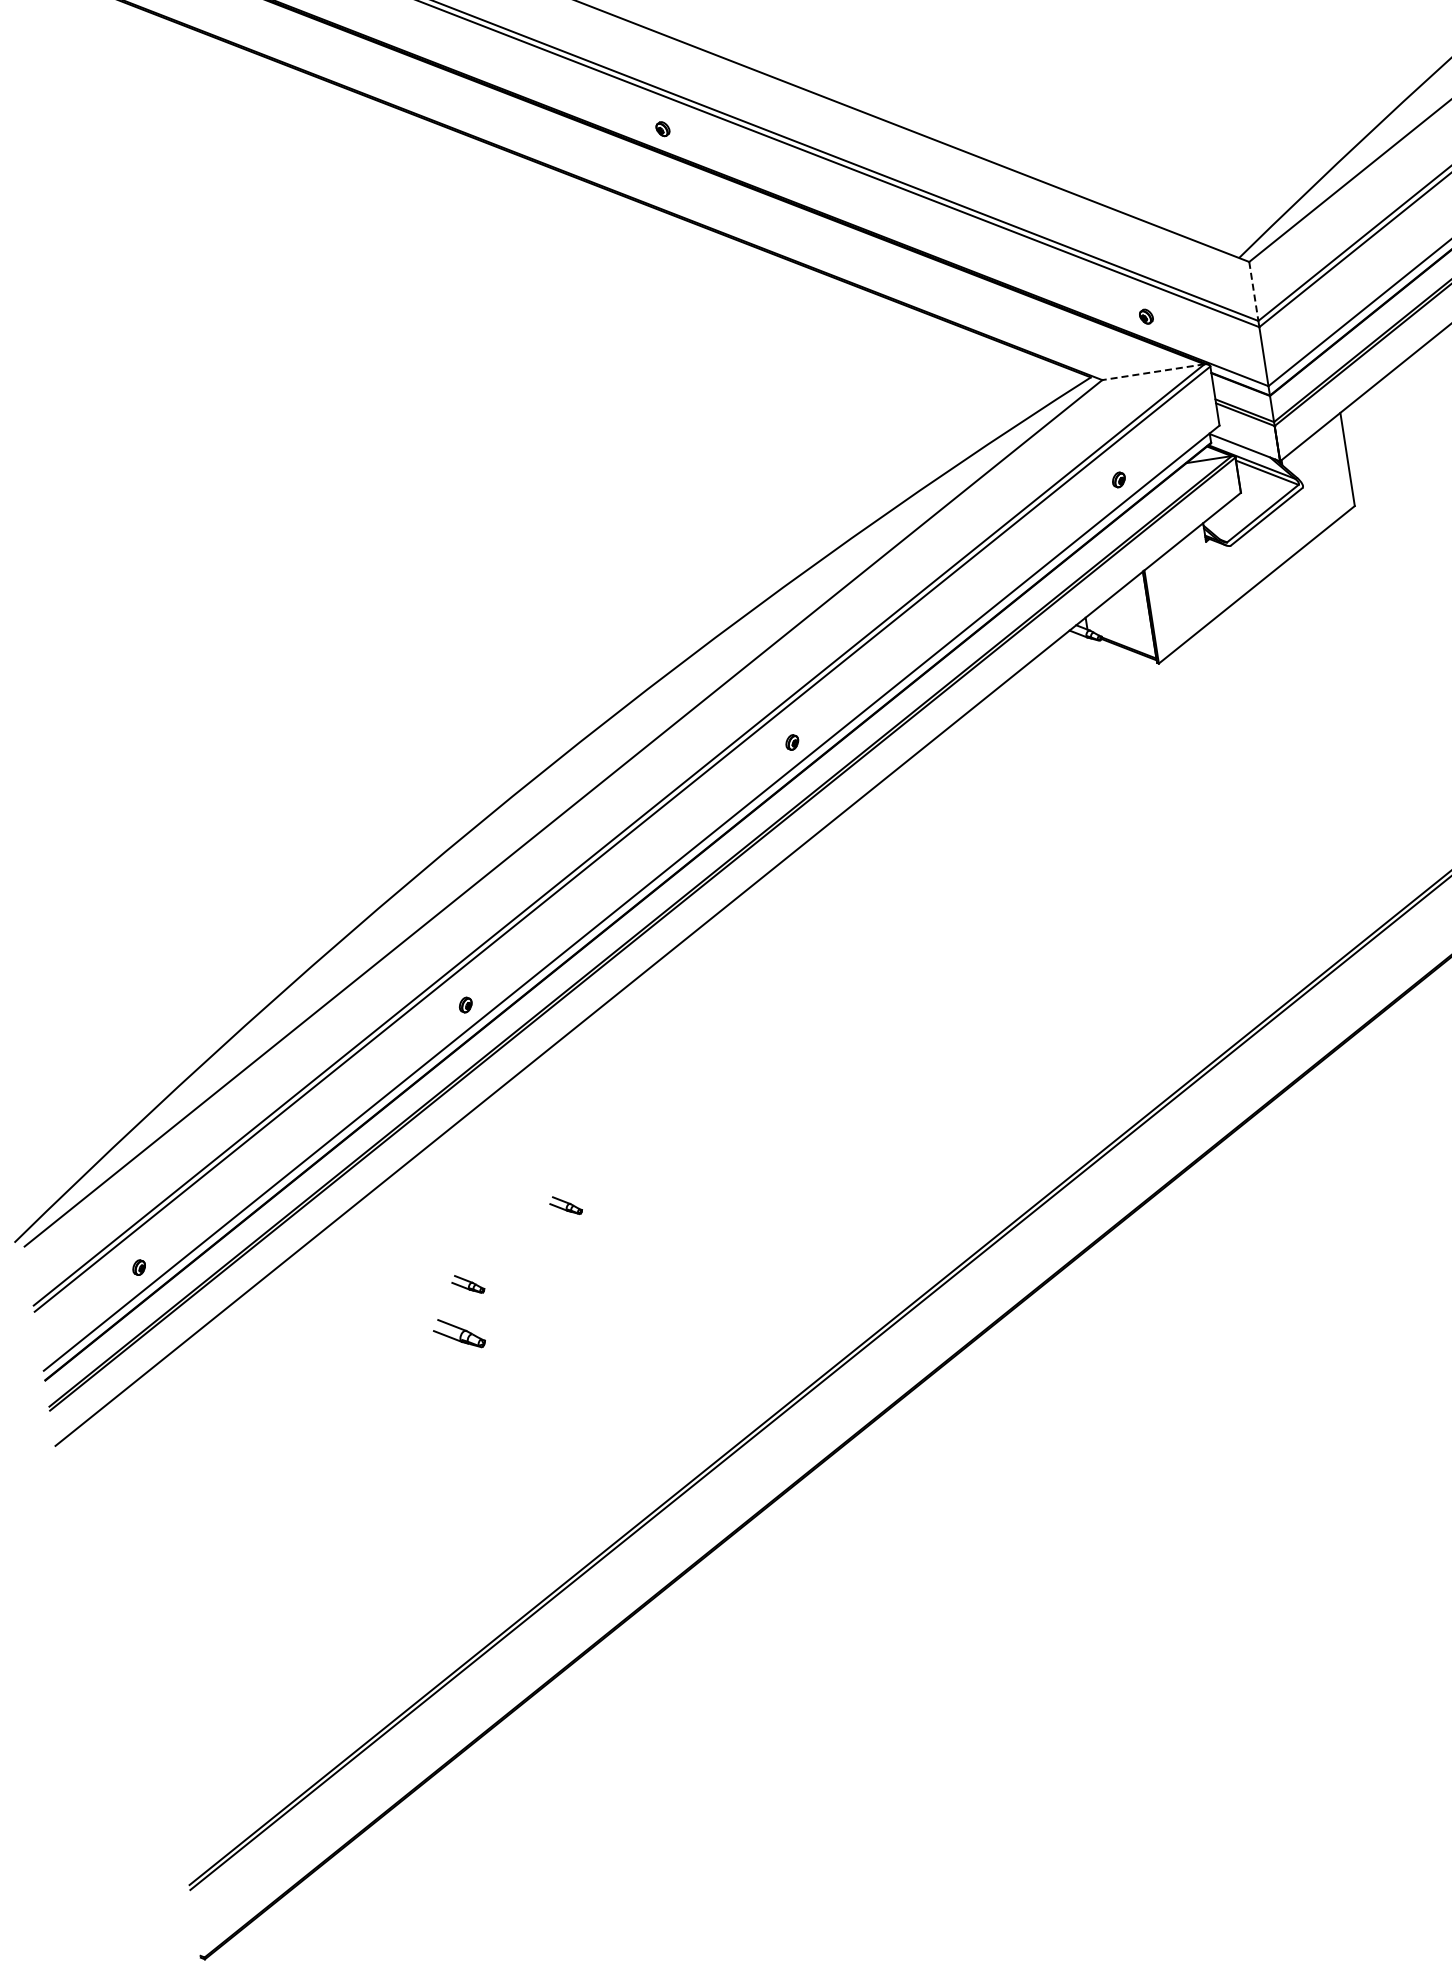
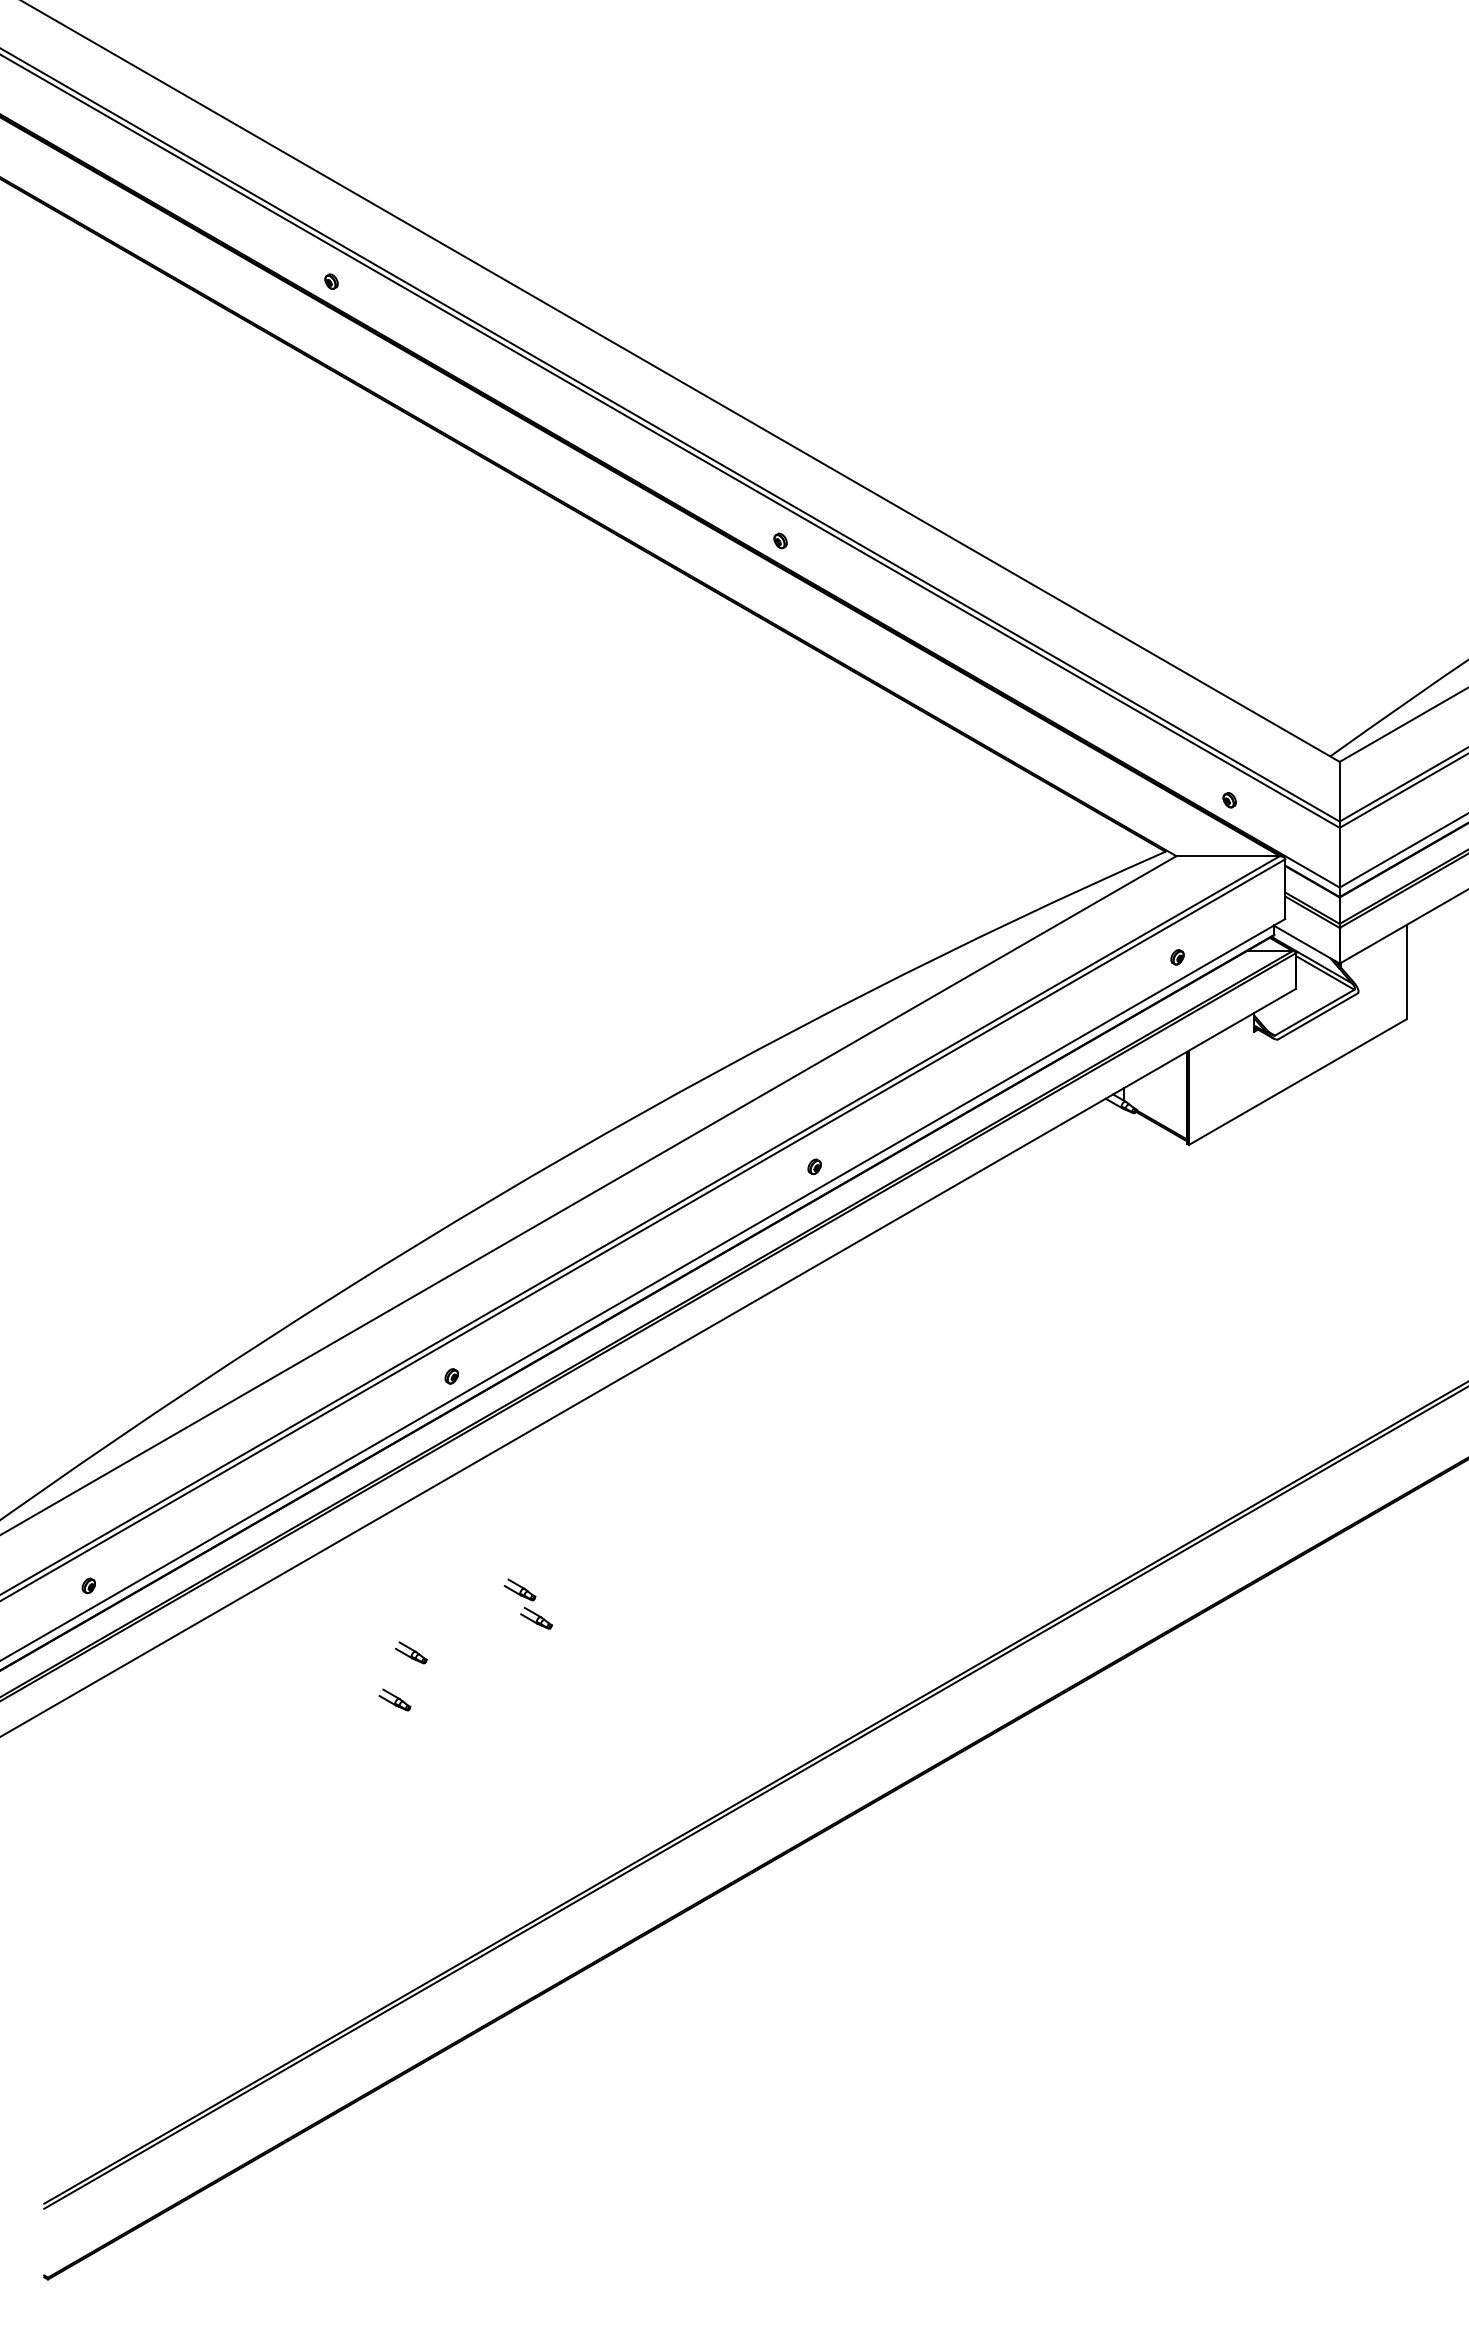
line: (1253, 291) -> (1339, 791), dashed -> solid
line: (1153, 372) -> (1228, 856), dashed -> solid
part: (586, 1230) -> (536, 1617), added
part: (458, 1333) -> (394, 1699), size x0.62

